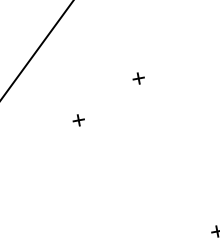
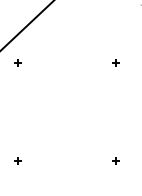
part: (138, 77) -> (115, 62), moved
part: (78, 119) -> (17, 62), moved

